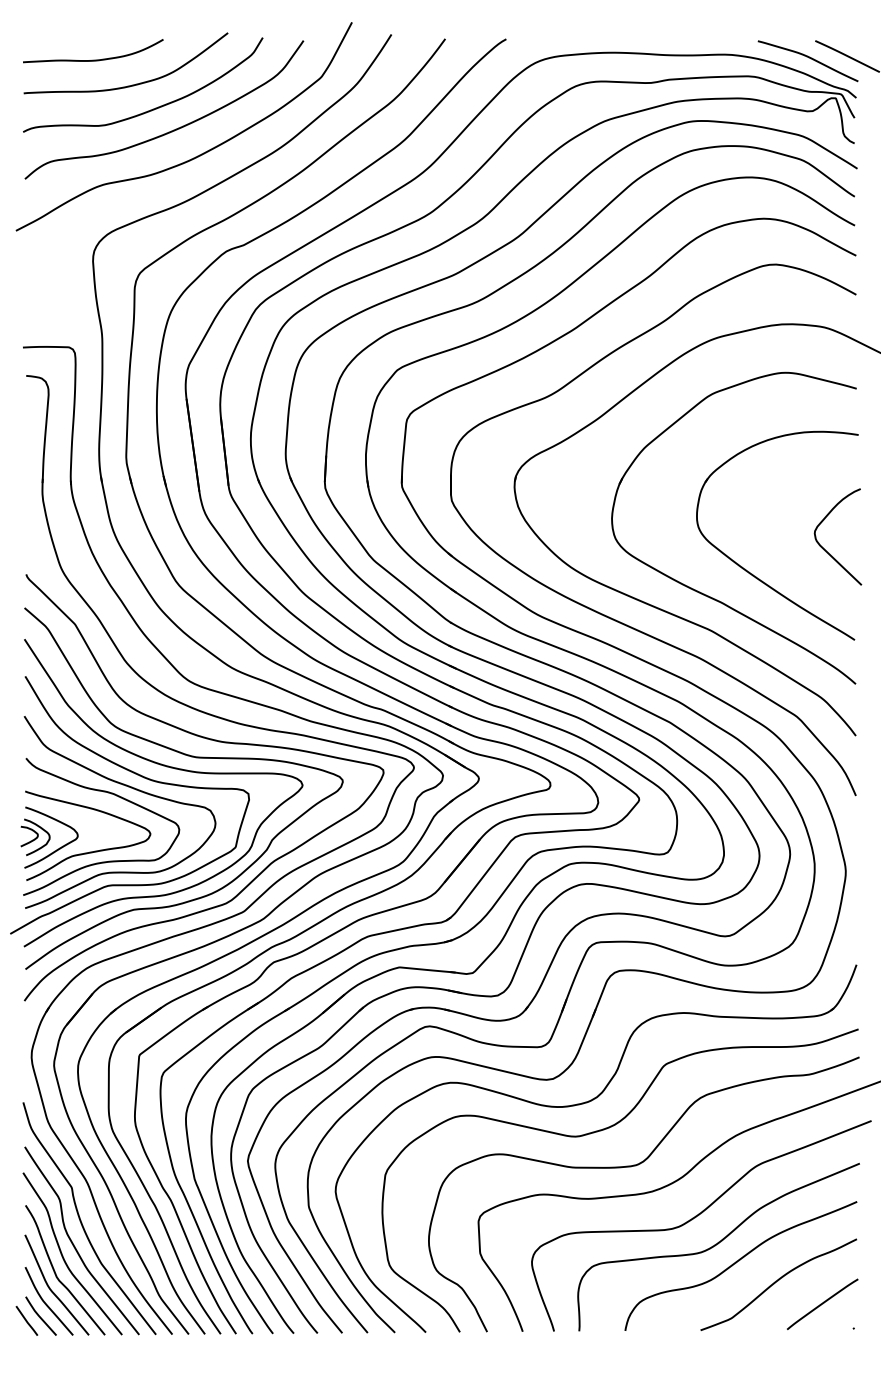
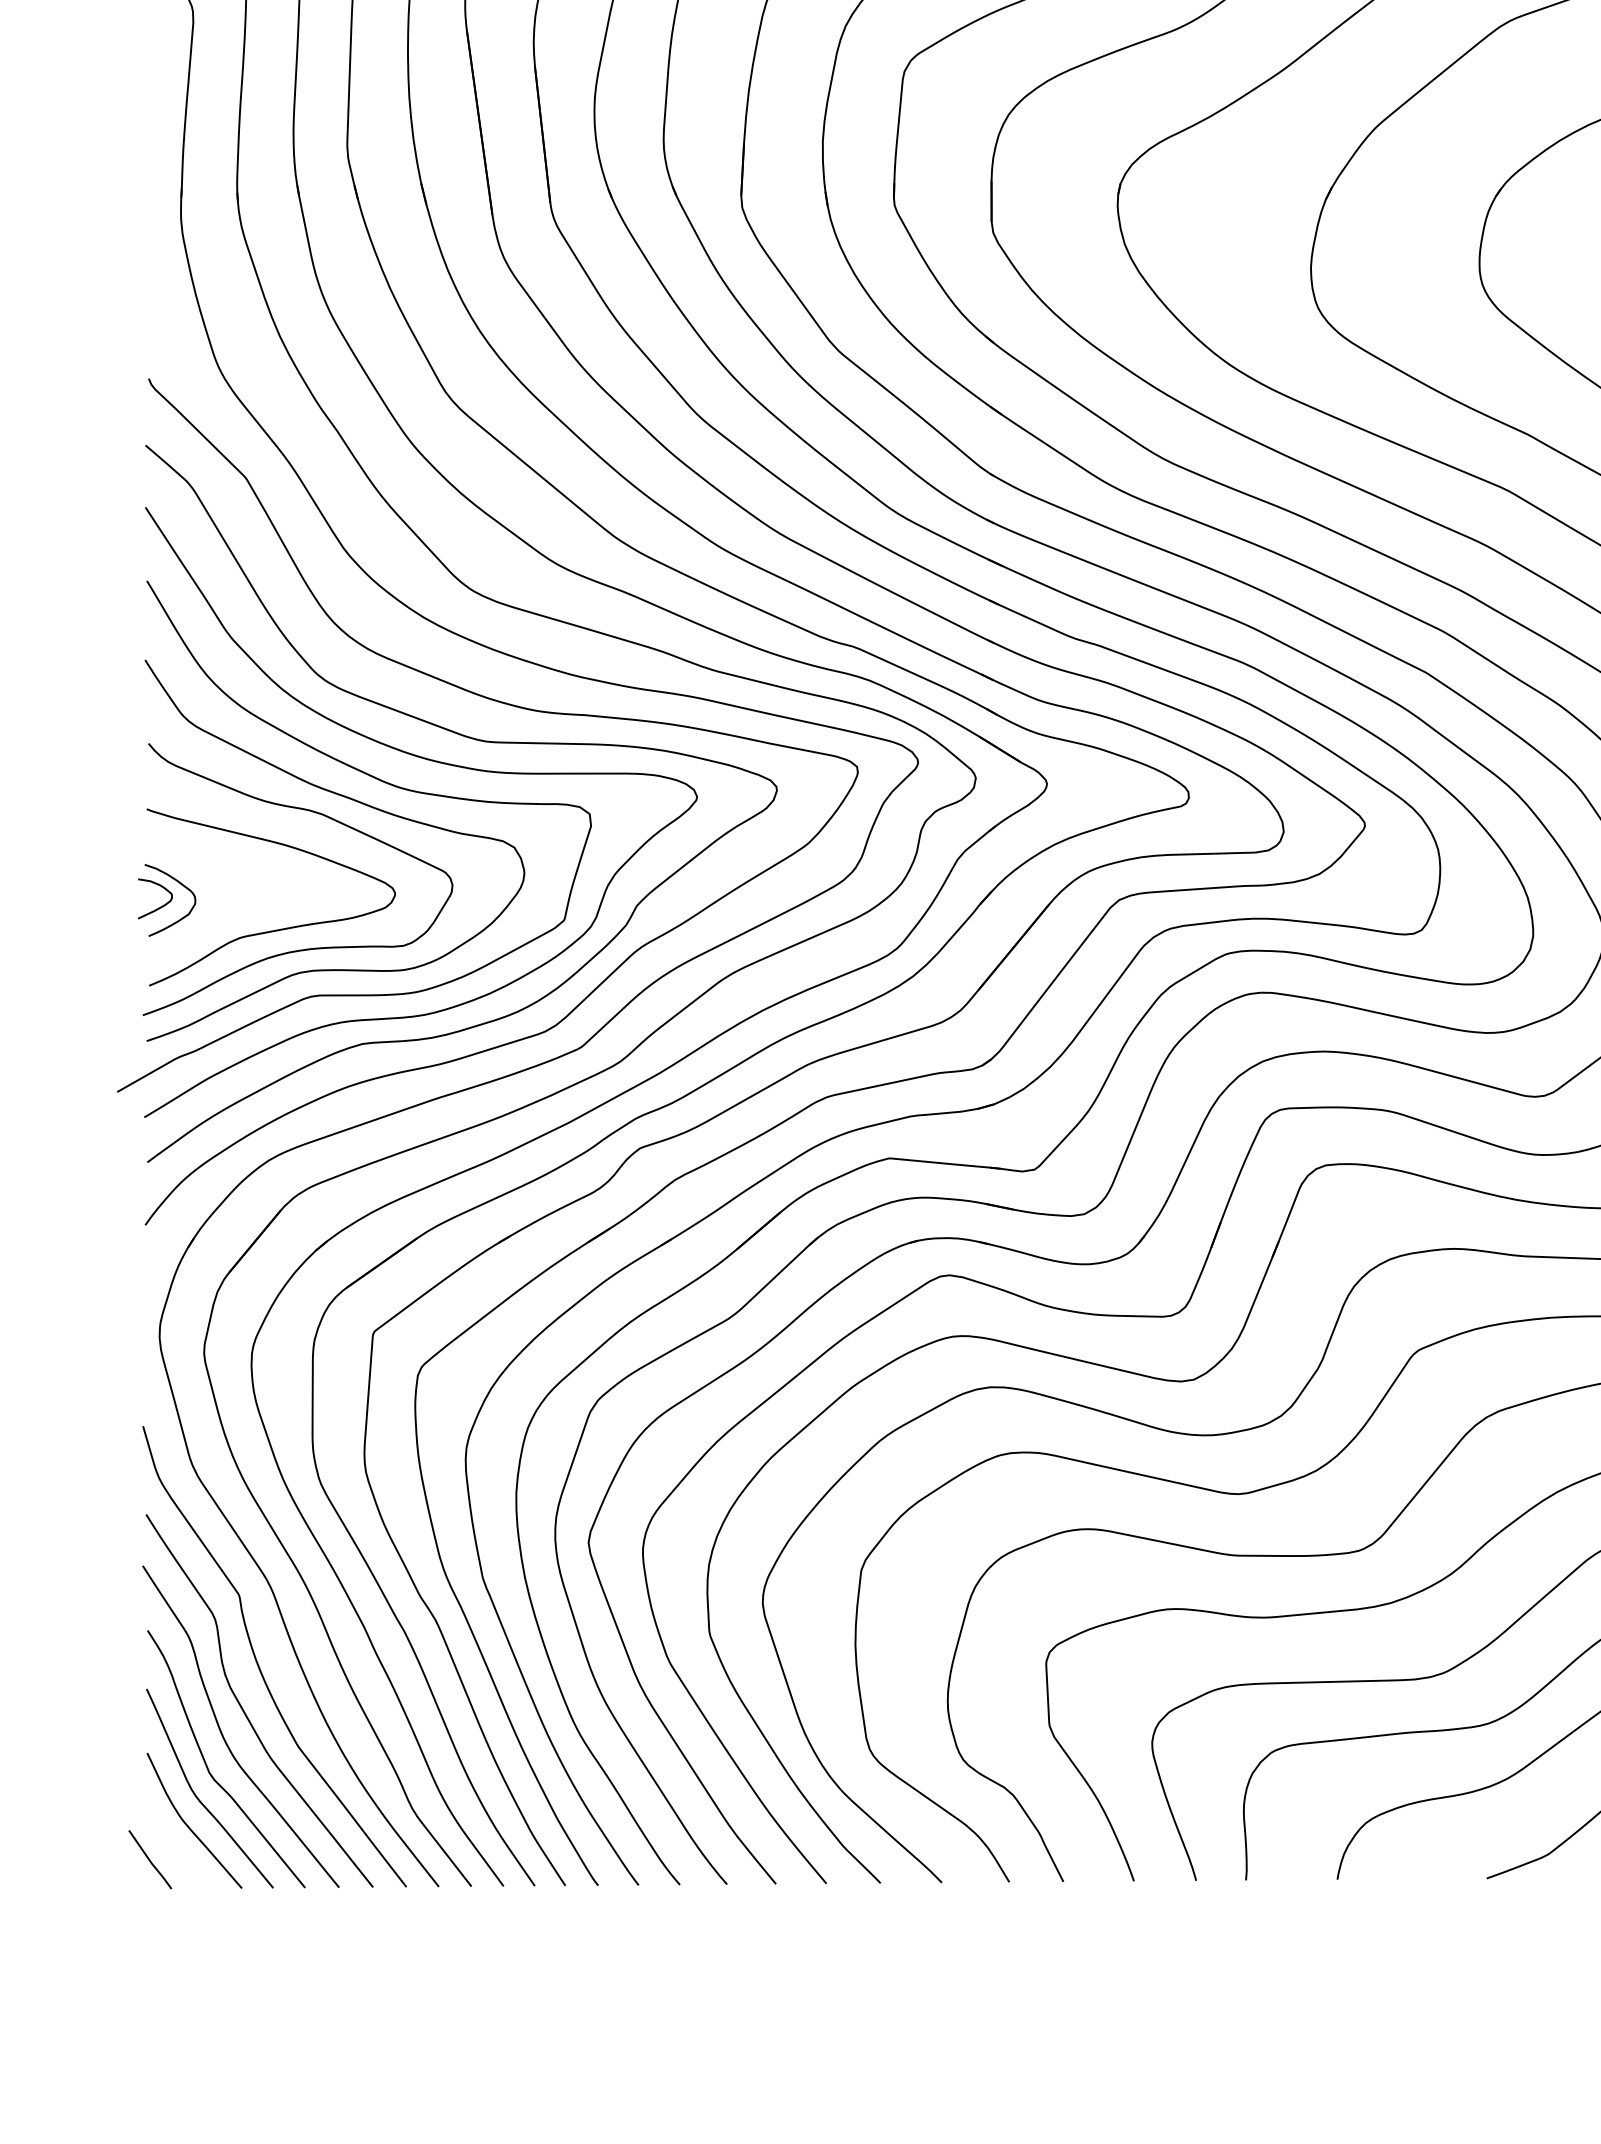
curve: (59, 847) -> (214, 920), removed
curve: (39, 1315) -> (175, 1848), removed

